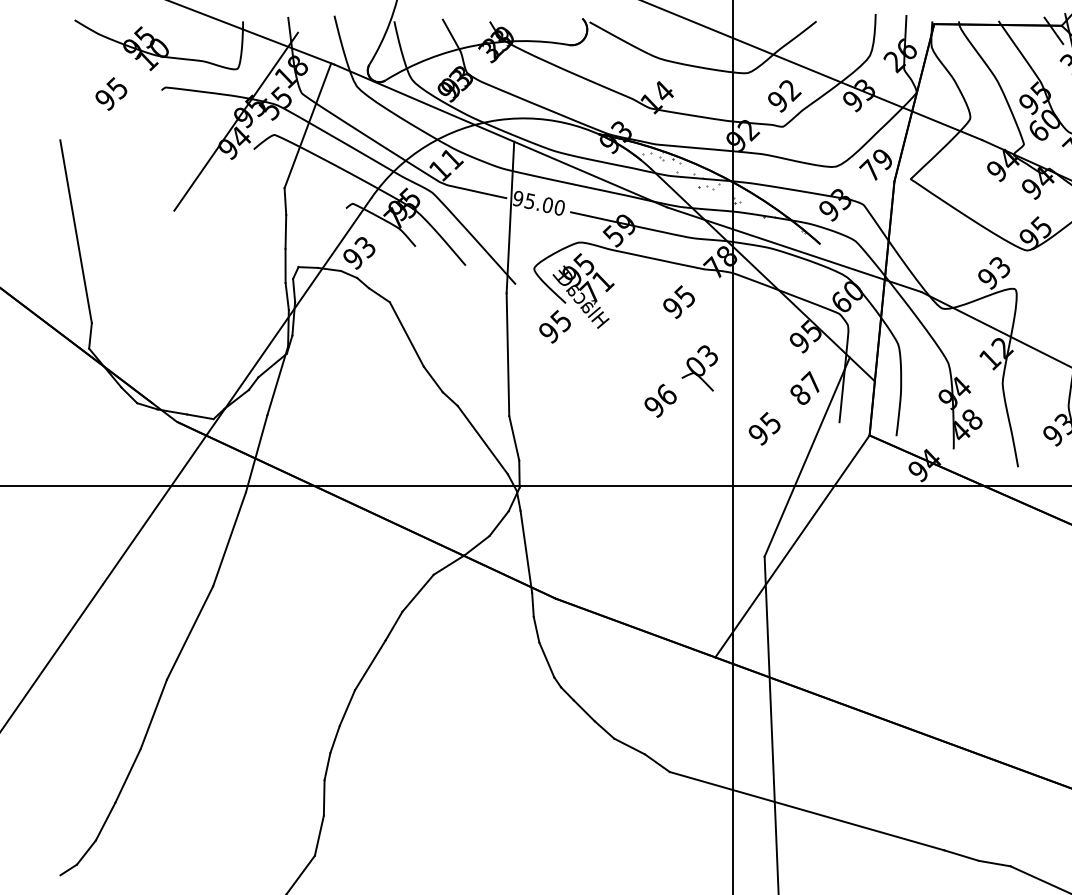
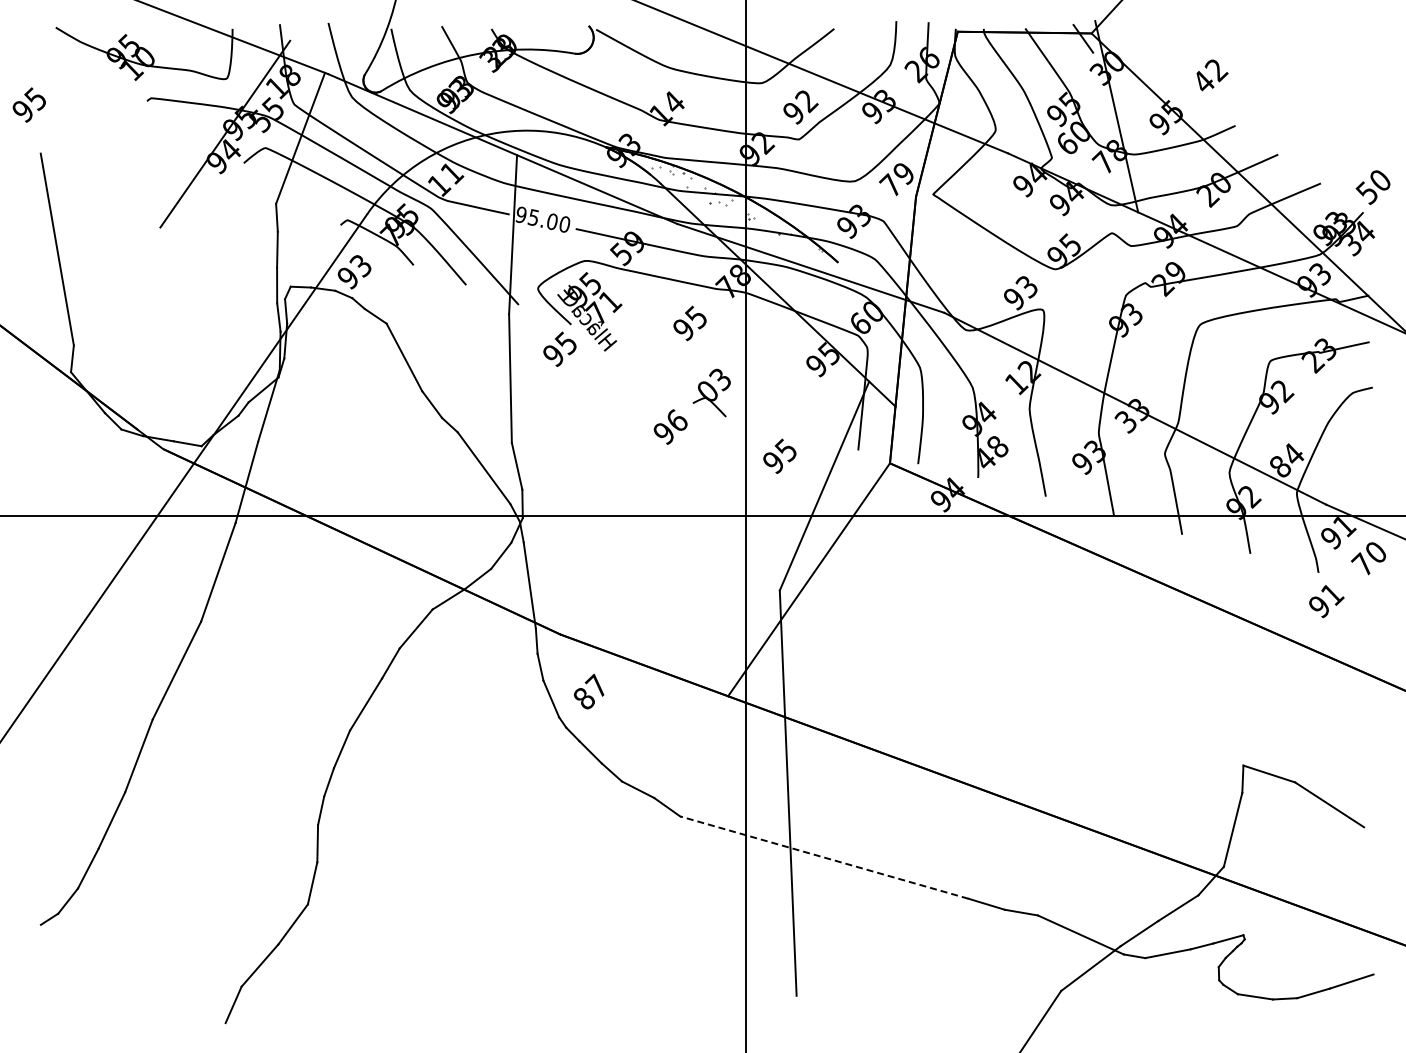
text: (110, 93) -> (28, 104), moved
text: (805, 387) -> (589, 691), moved
line: (807, 811) -> (824, 857), solid -> dashed

